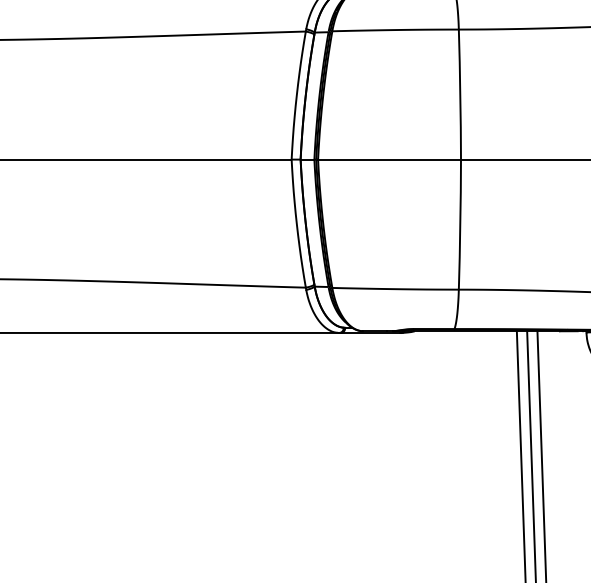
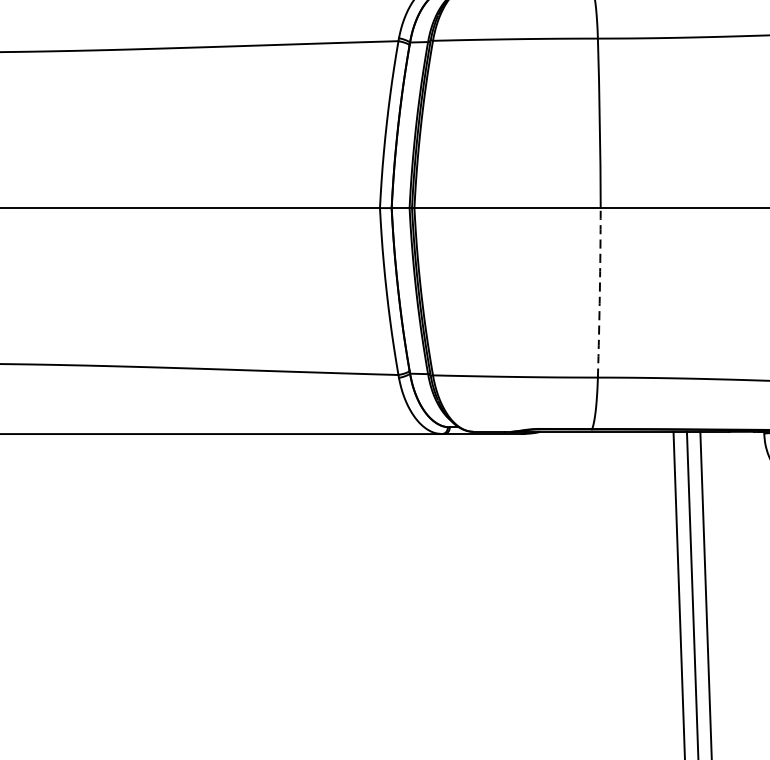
arc: (460, 224) -> (600, 292), solid -> dashed

